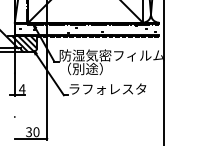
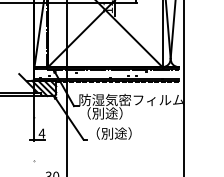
text: (107, 89) -> (127, 133), ラフォレスタ -> （別途）

